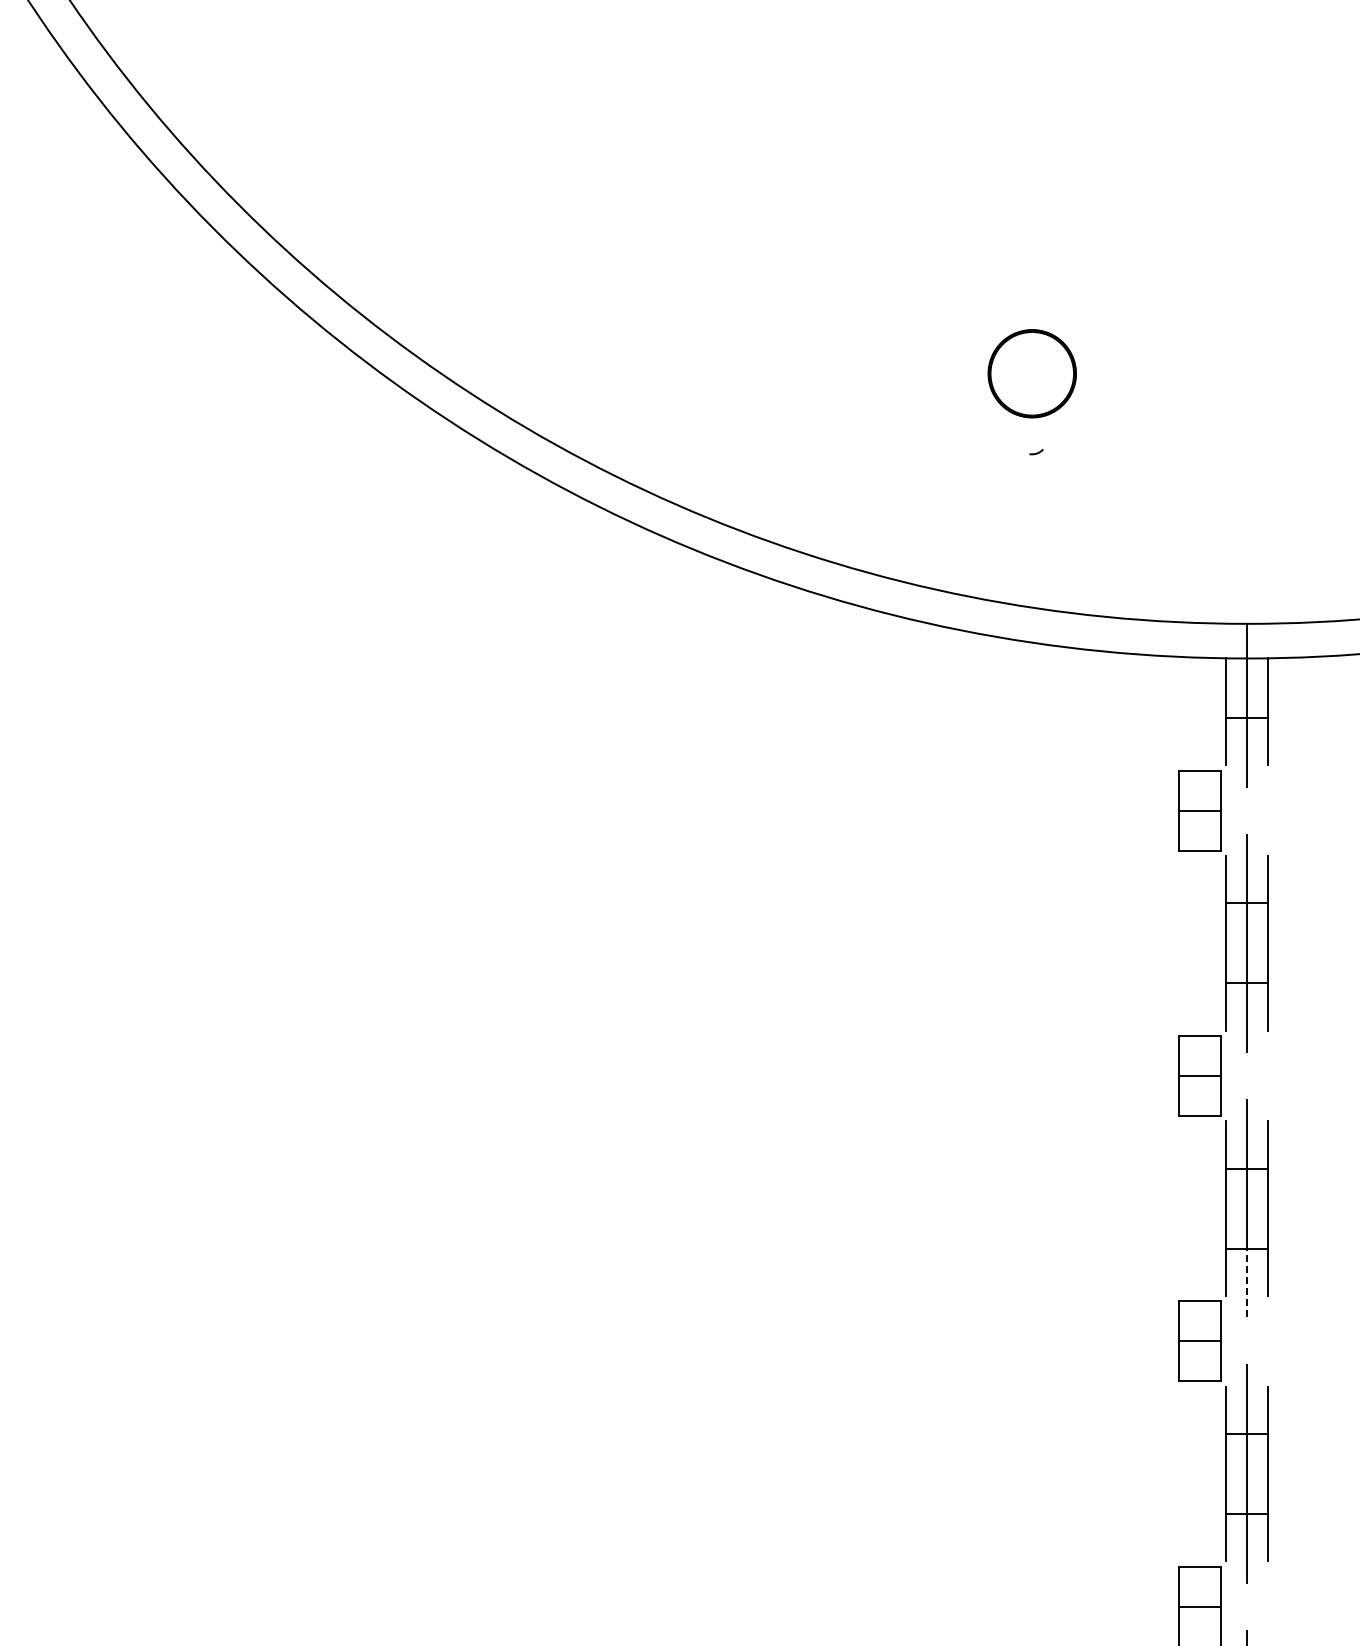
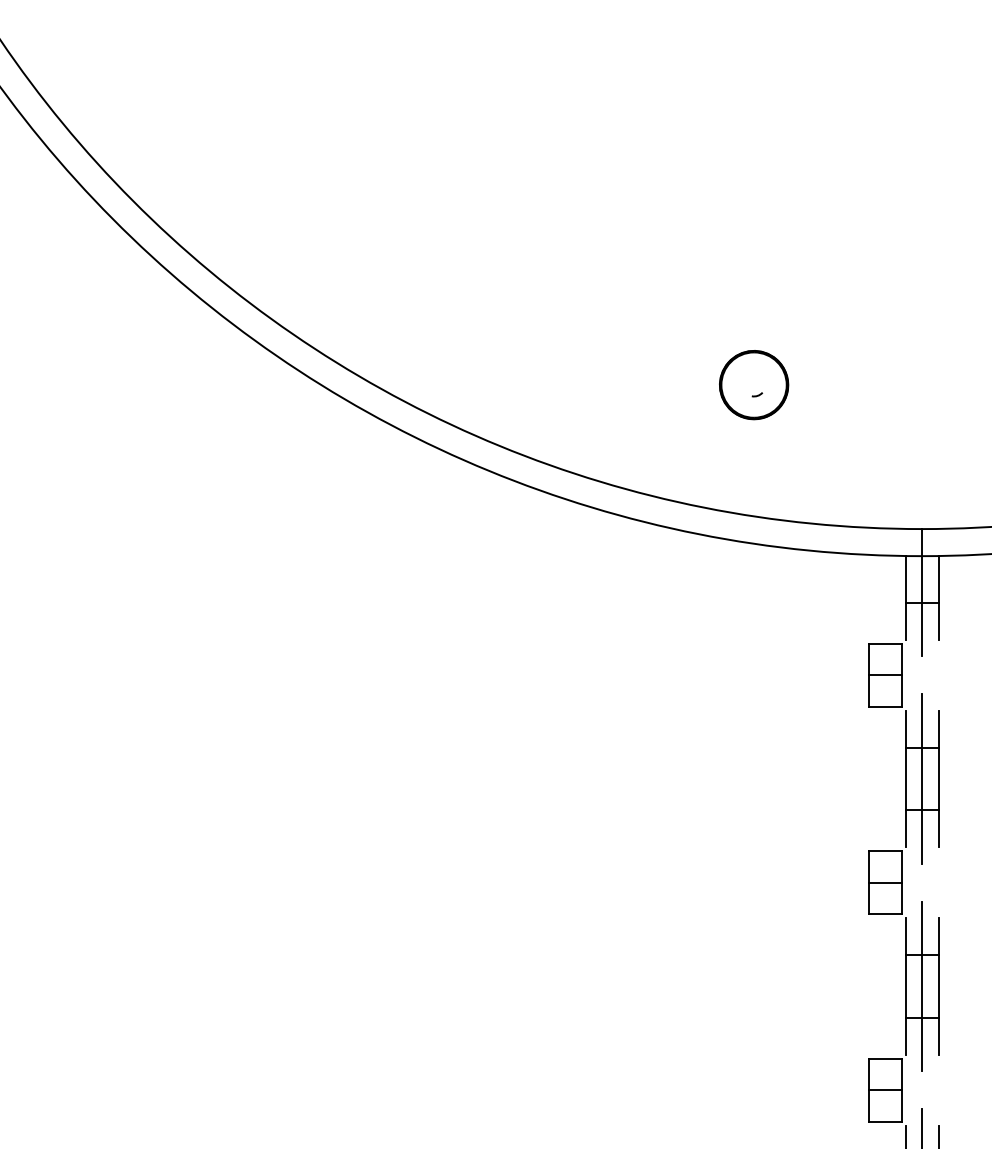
part: (1031, 373) -> (753, 384), moved
line: (1247, 1282) -> (922, 1044), dashed -> solid

